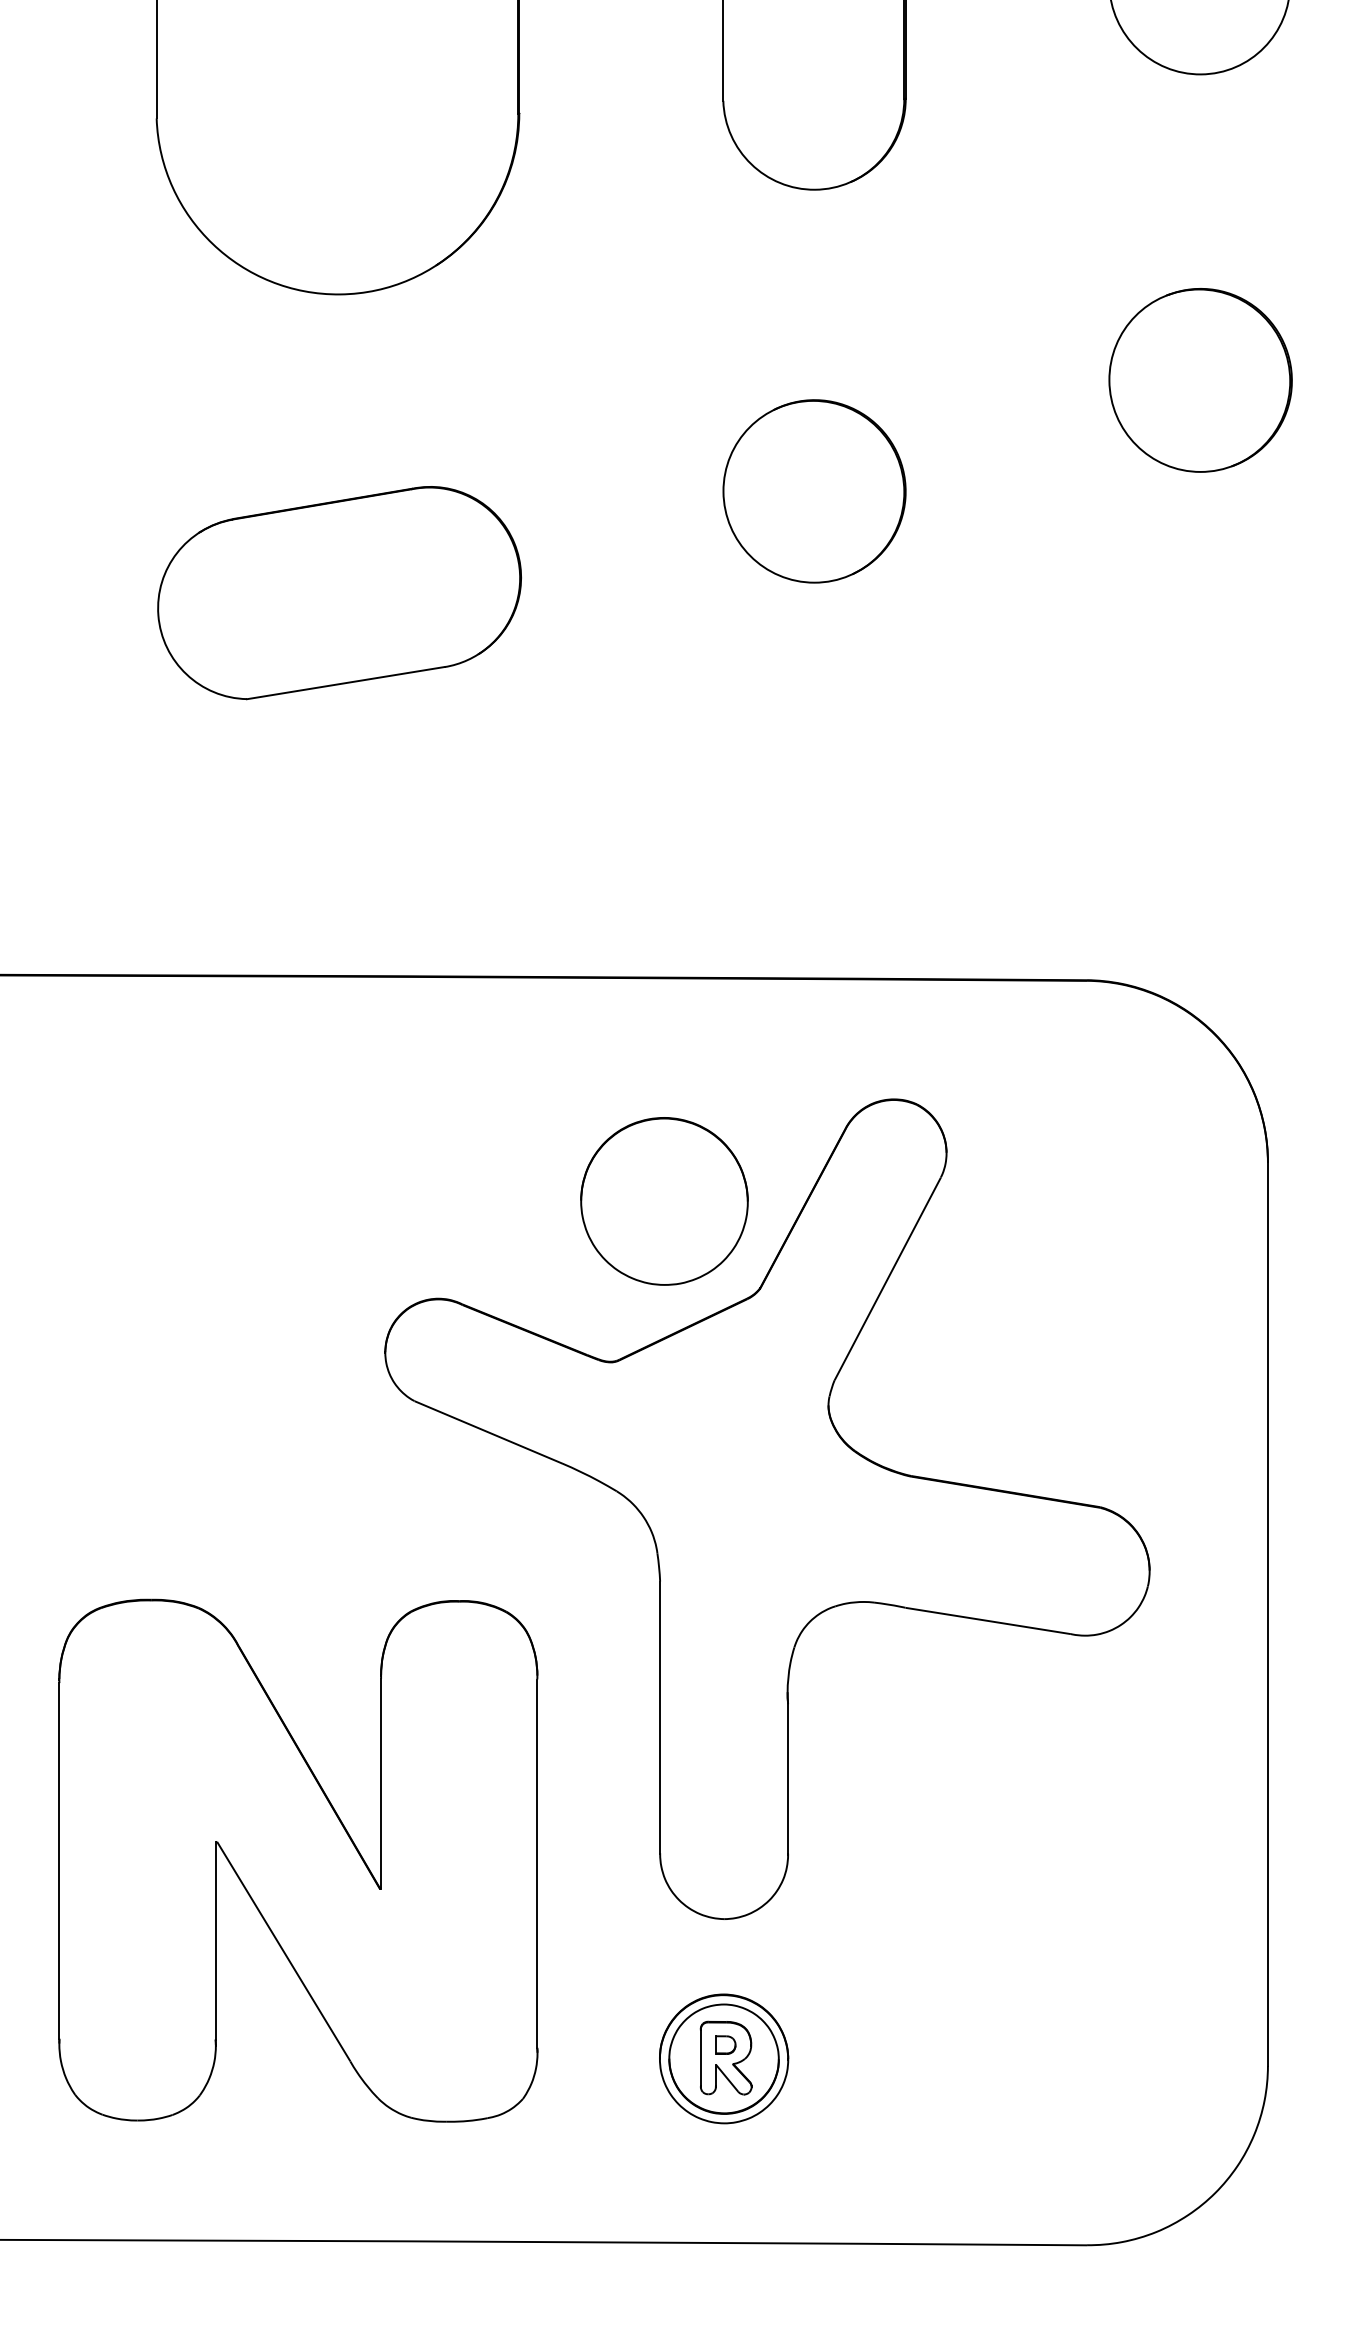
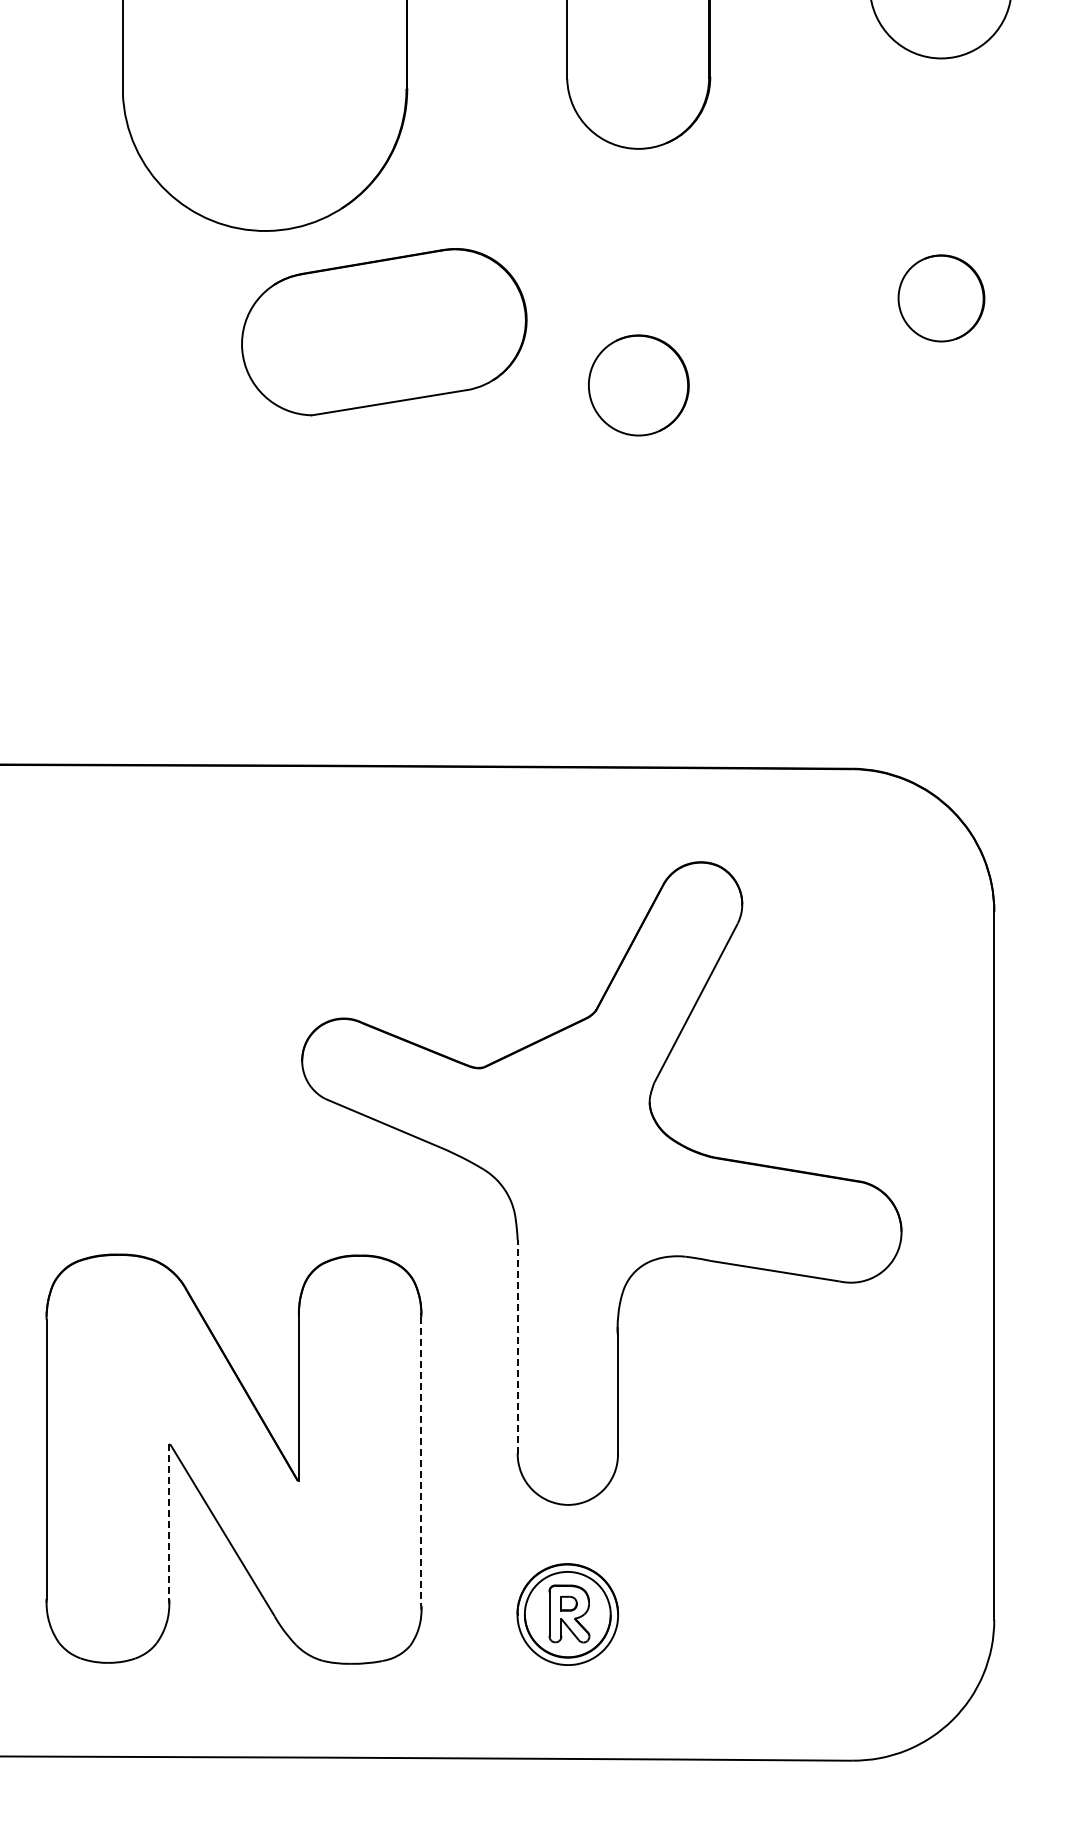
part: (1200, 380) -> (941, 298), size x0.6
part: (814, 491) -> (638, 385), size x0.7
part: (339, 593) -> (384, 332), moved
part: (663, 1200) -> (520, 941), removed
line: (659, 1717) -> (517, 1346), solid -> dashed
line: (537, 1863) -> (421, 1461), solid -> dashed
line: (216, 1940) -> (169, 1521), solid -> dashed

